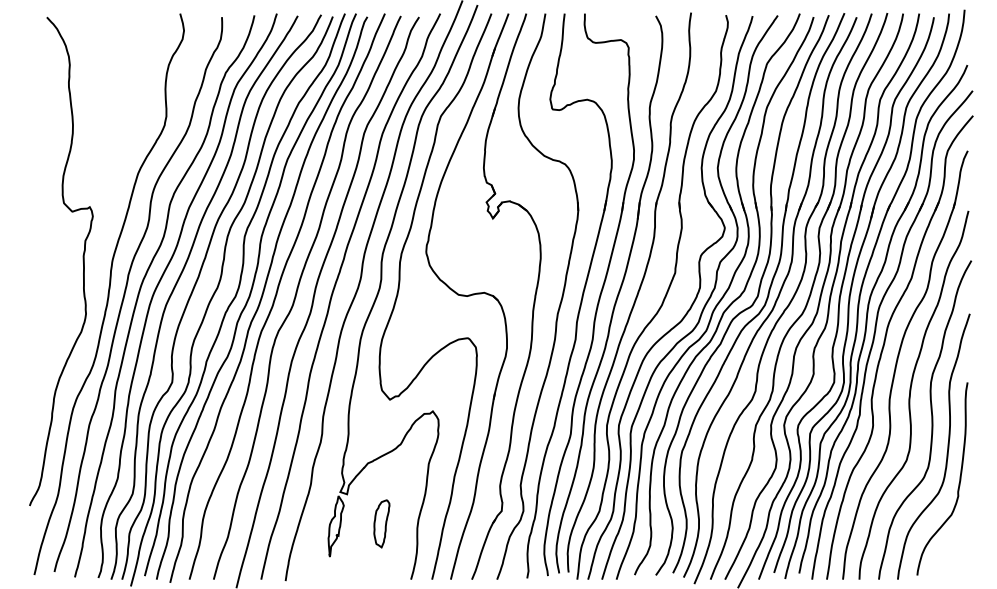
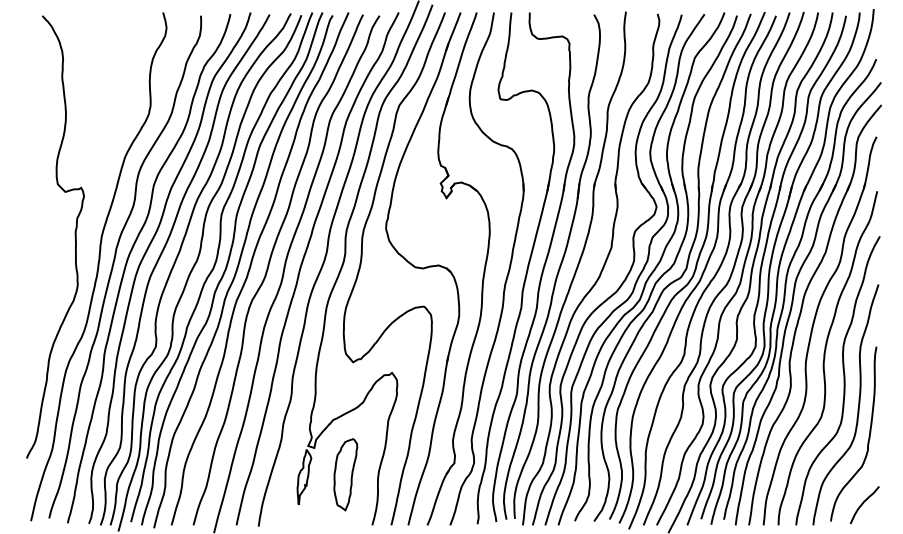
part: (381, 523) -> (345, 474), size x1.67
curve: (952, 557) -> (862, 505), added

